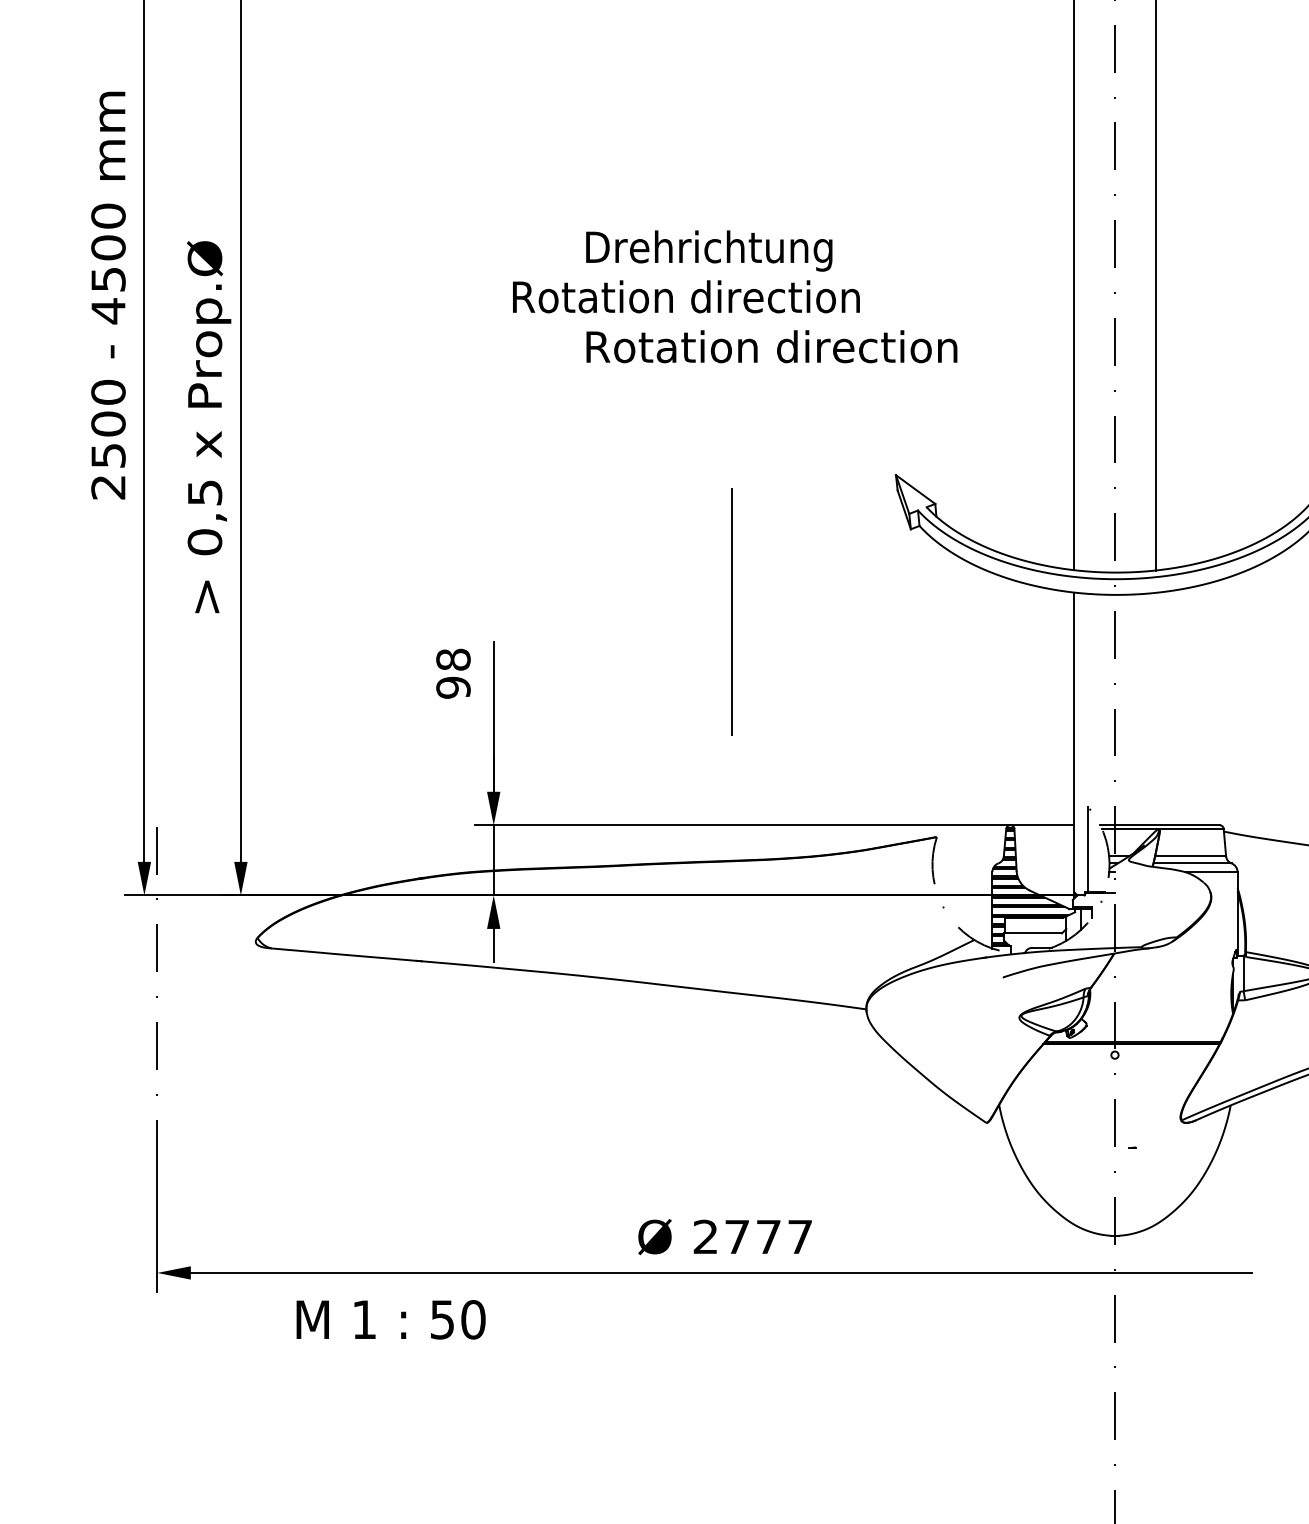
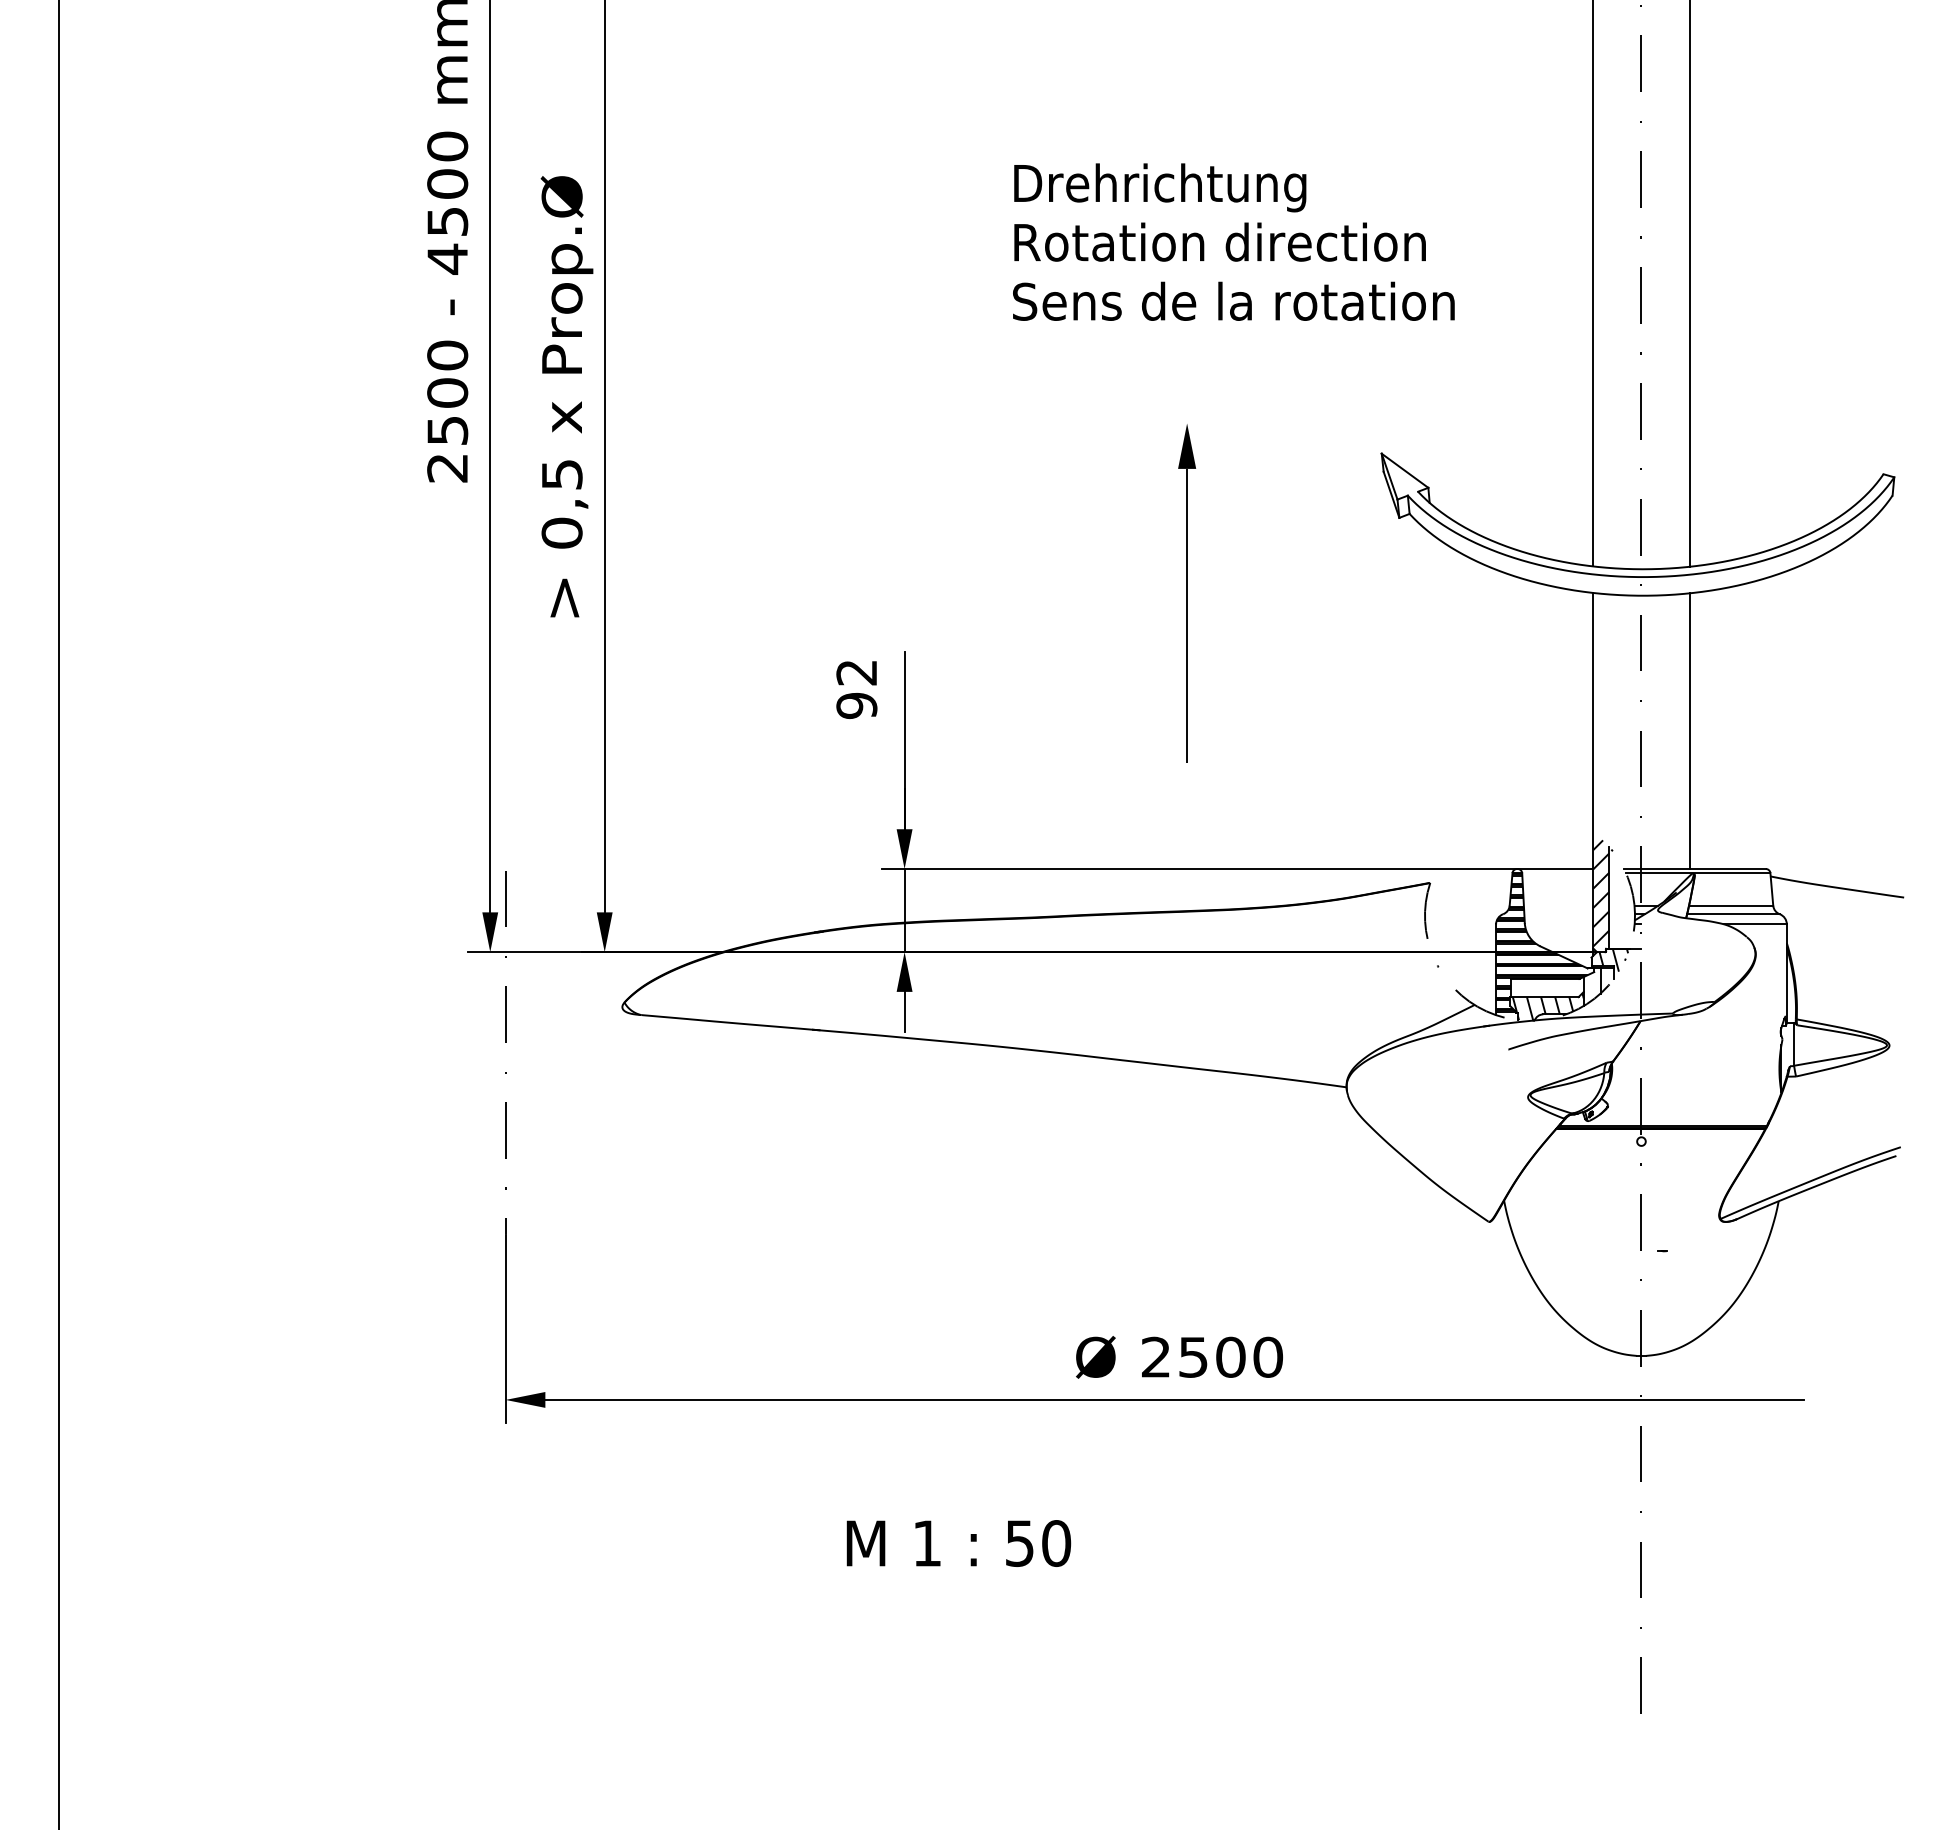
text: (685, 296) -> (1219, 241), moved
text: (771, 346) -> (1233, 300), Rotation direction -> Sens de la rotation
fill: (732, 468) -> (1187, 445), added
text: (453, 659) -> (856, 672), 98 -> 92
line: (1155, 709) -> (1689, 731), added
hatch: (1081, 845) -> (1601, 893), added
hatch: (1091, 902) -> (1613, 960), added
hatch: (1035, 941) -> (1547, 1006), added
text: (769, 1236) -> (1231, 1356), 2777 -> 2500
text: (390, 1319) -> (958, 1543), moved

